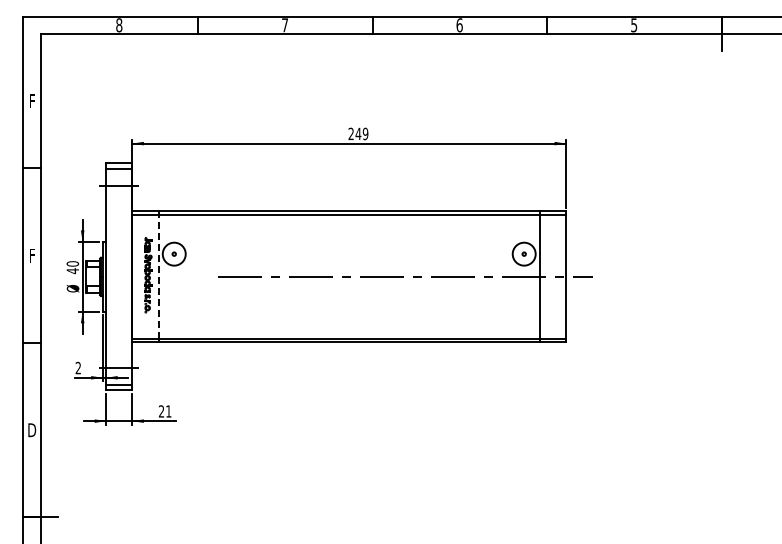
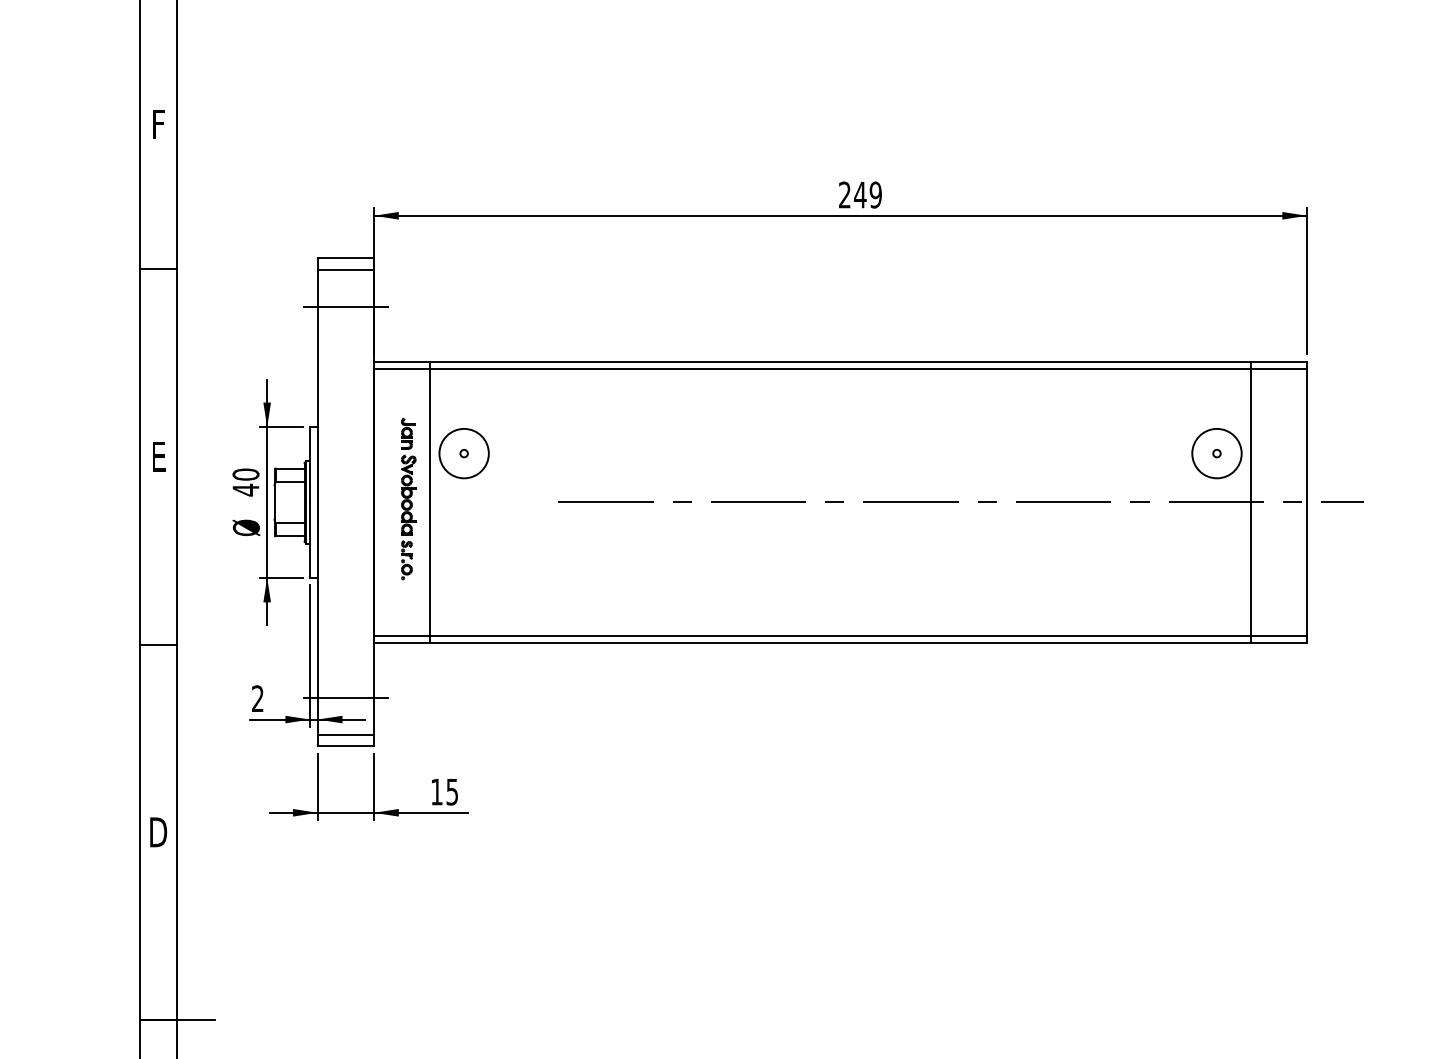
text: (31, 255) -> (157, 456), F -> E
line: (158, 276) -> (430, 501), dashed -> solid
text: (164, 411) -> (443, 792), 21 -> 15

